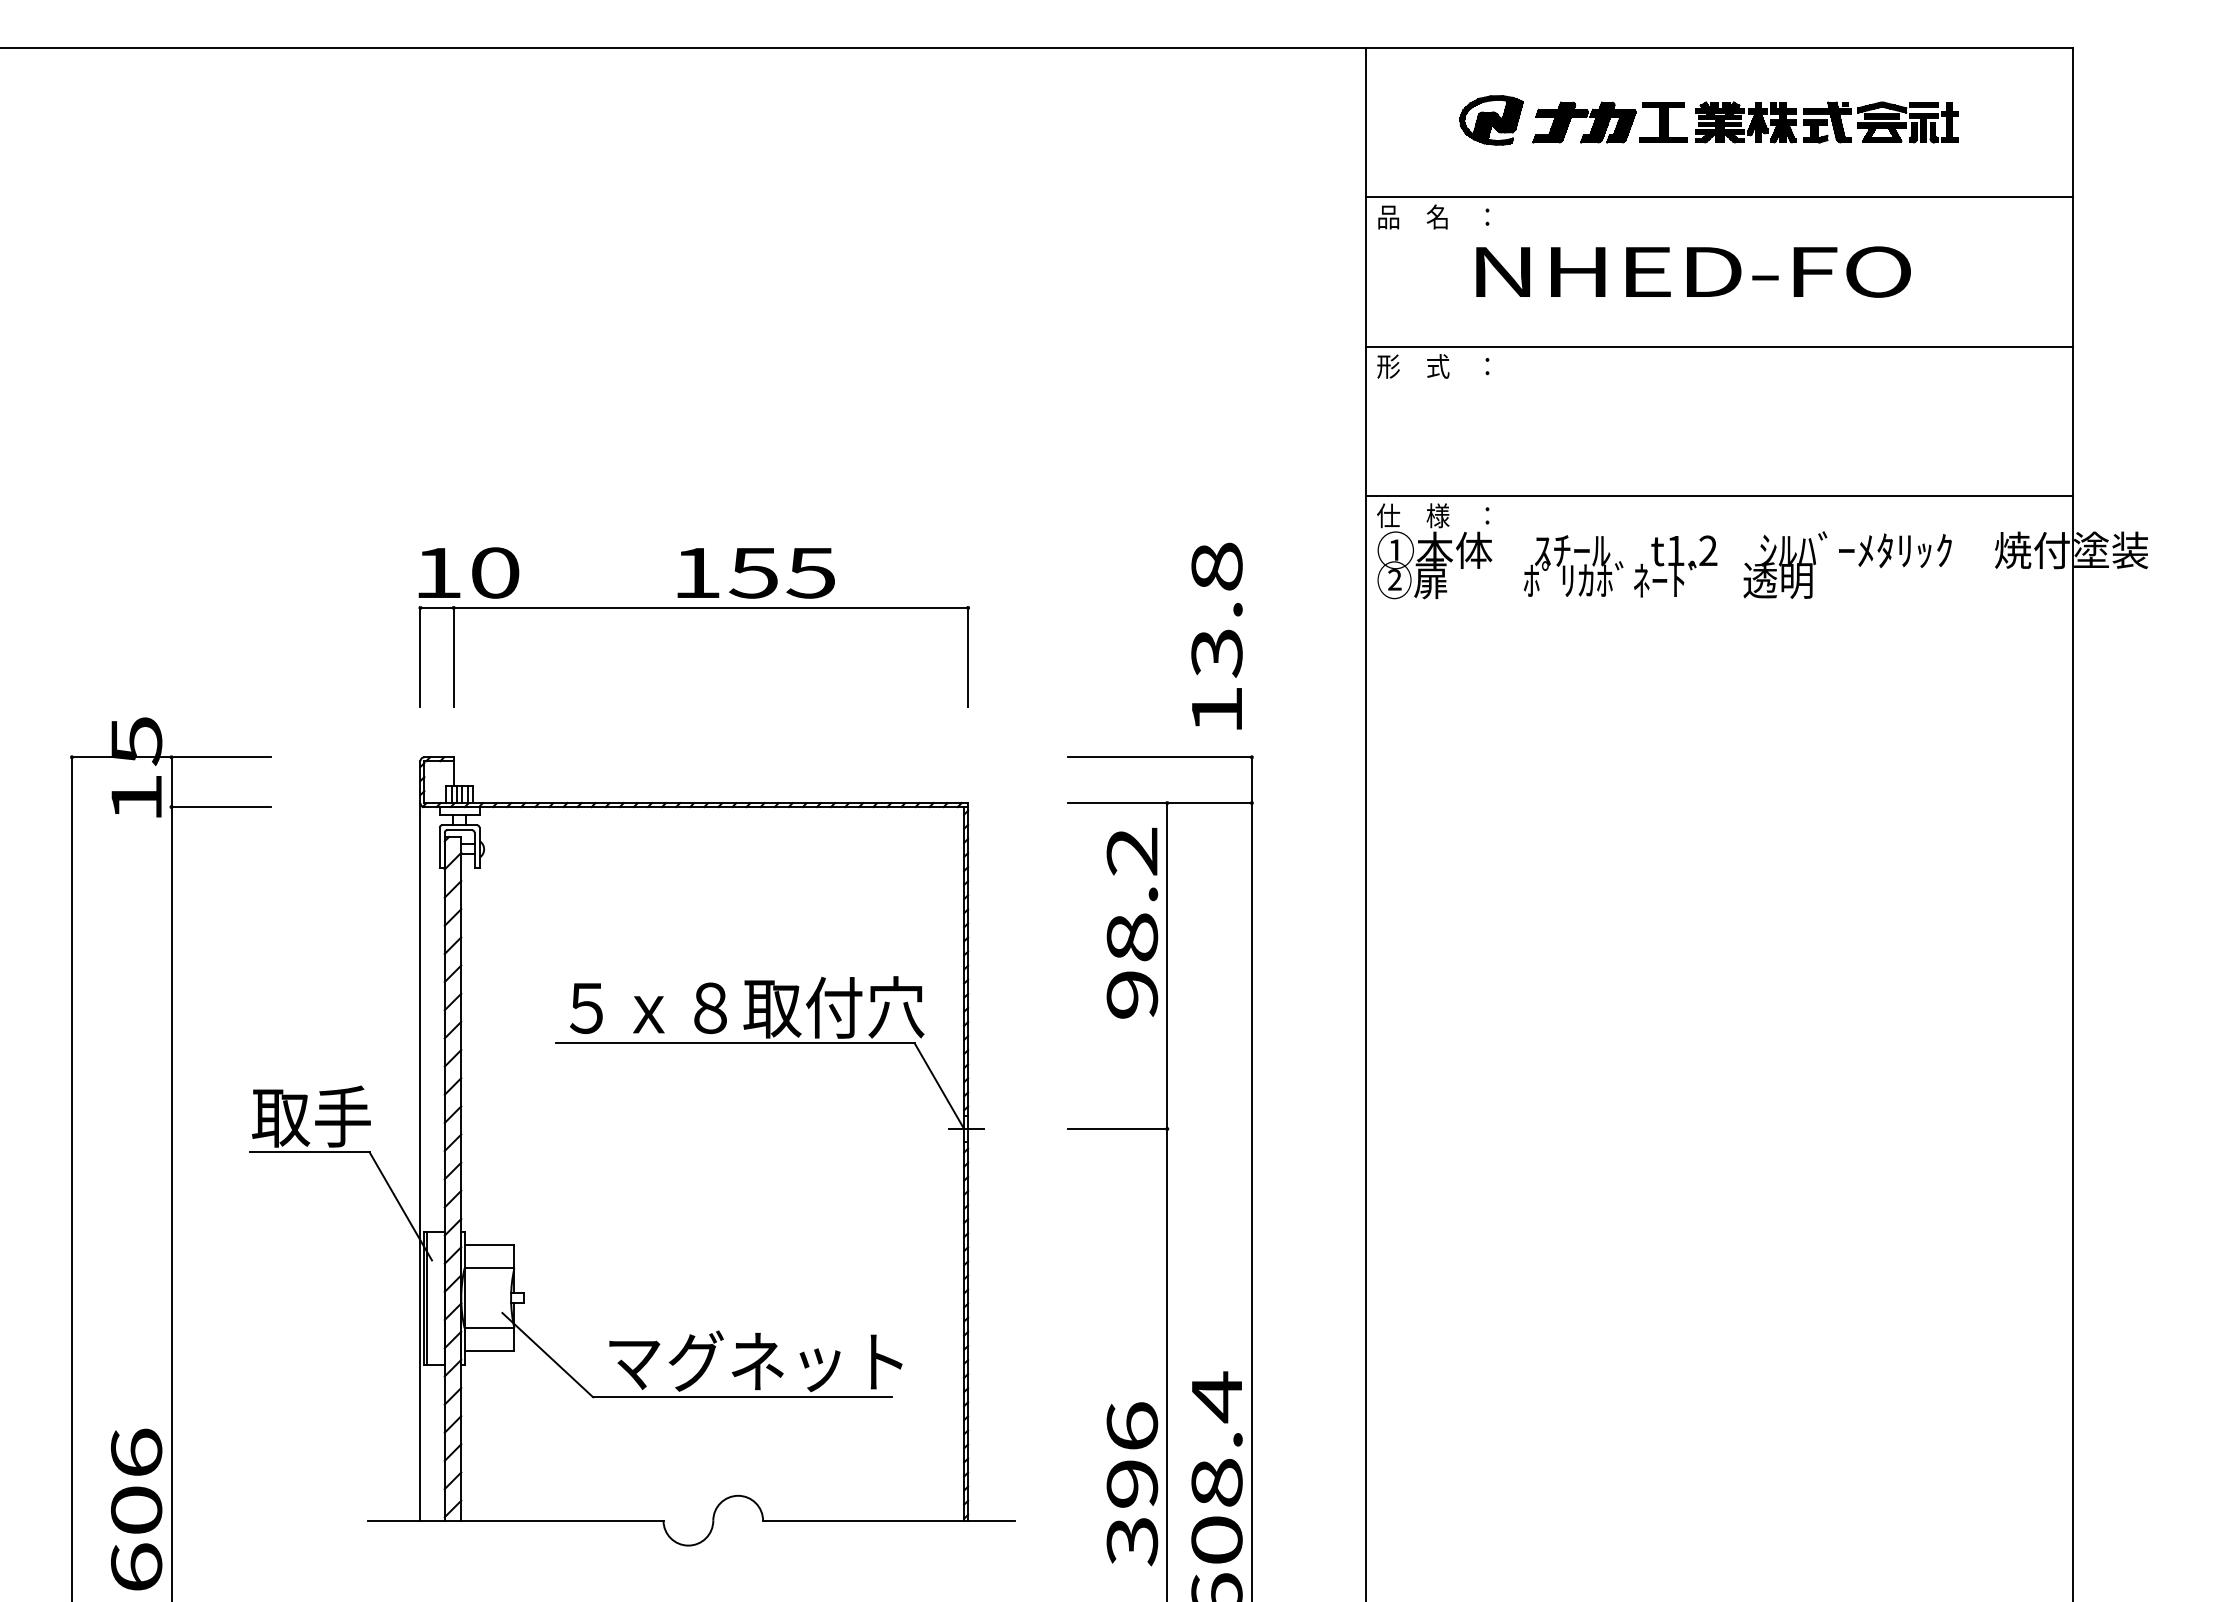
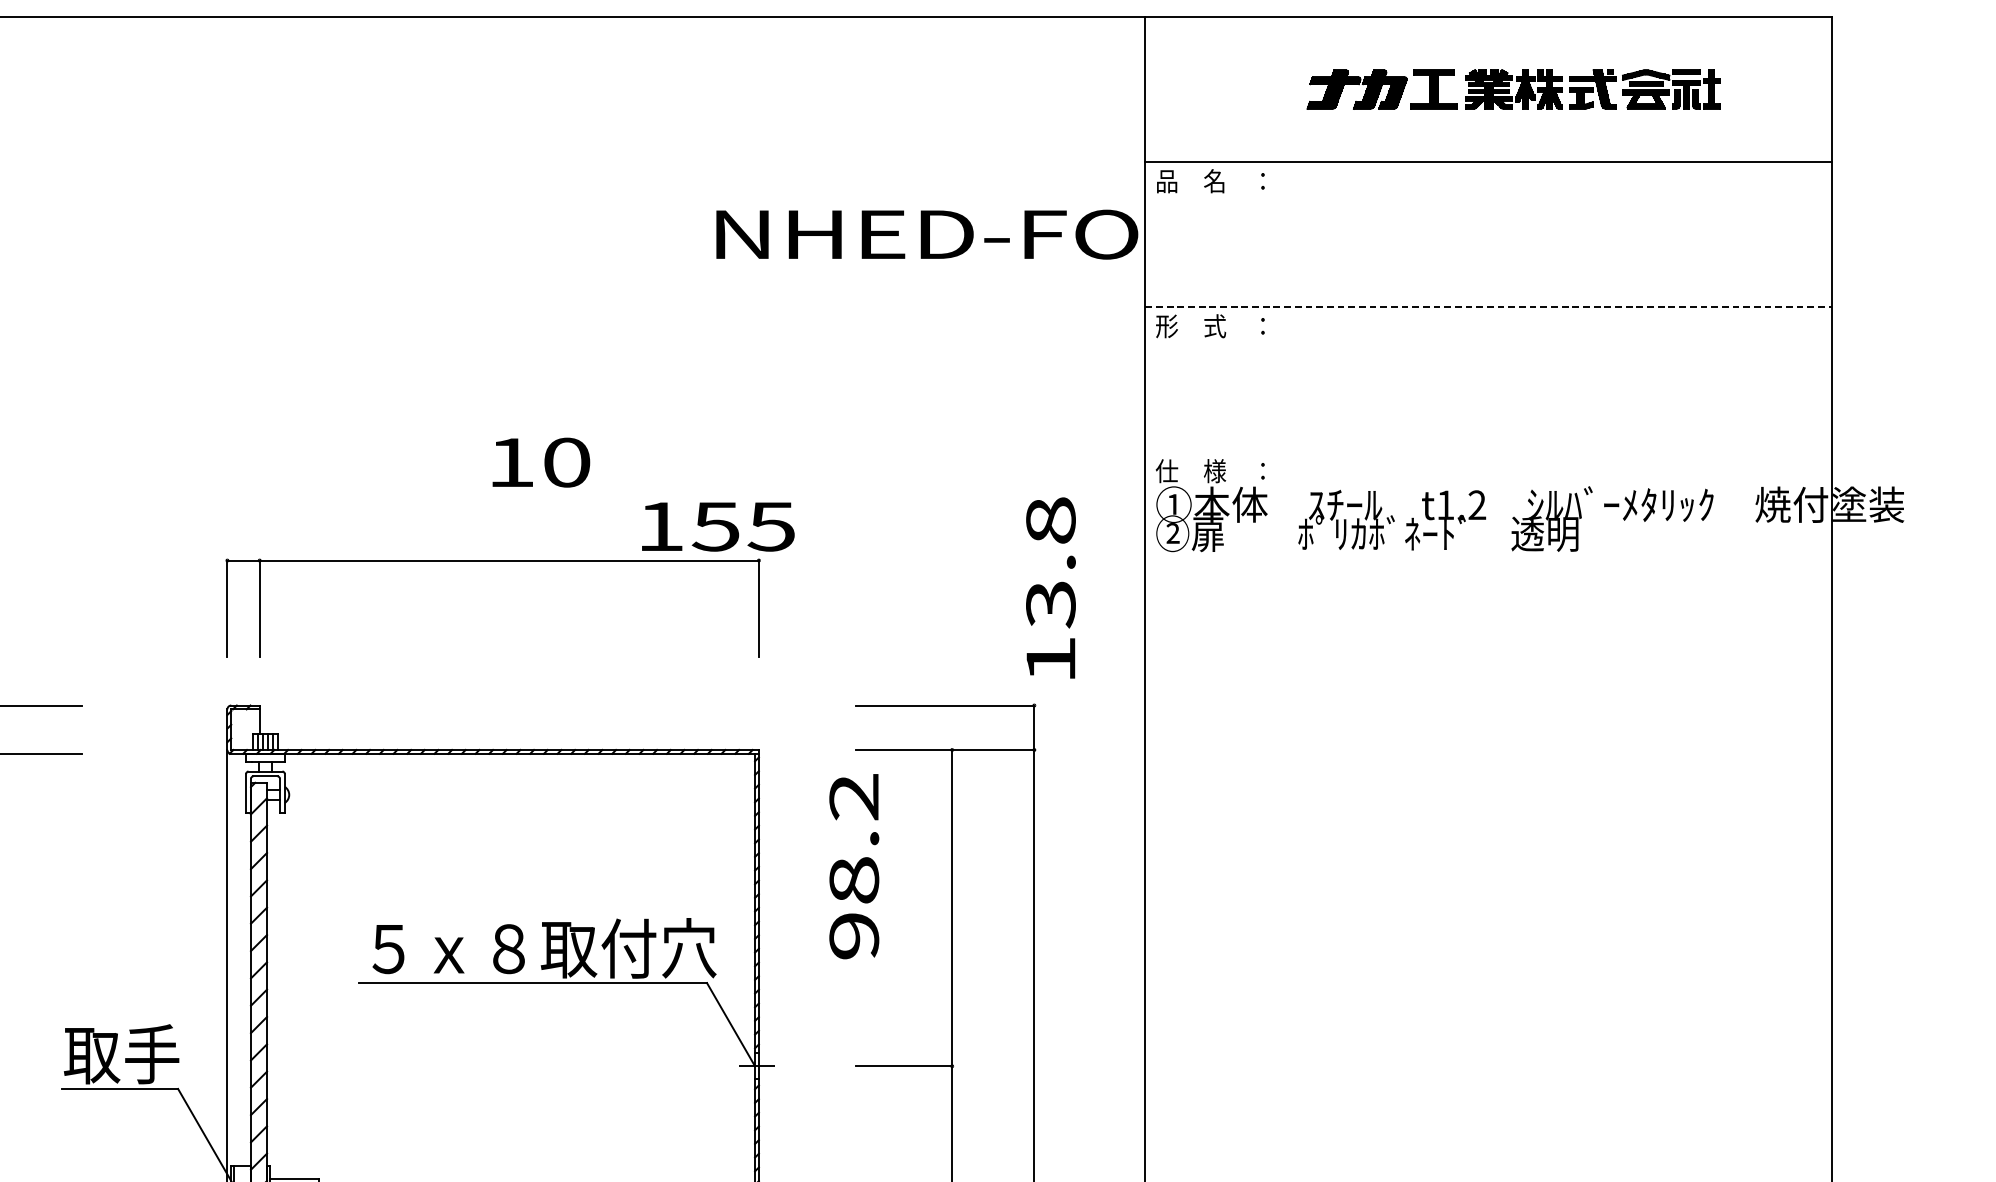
part: (1491, 120) -> (1266, 87), removed
text: (1693, 271) -> (927, 234), moved
line: (1720, 346) -> (1489, 306), solid -> dashed
line: (1719, 496) -> (1488, 452), removed
text: (468, 572) -> (540, 462), moved
text: (755, 573) -> (717, 527), moved
text: (1216, 635) -> (1050, 587), moved
text: (1132, 923) -> (854, 866), moved

